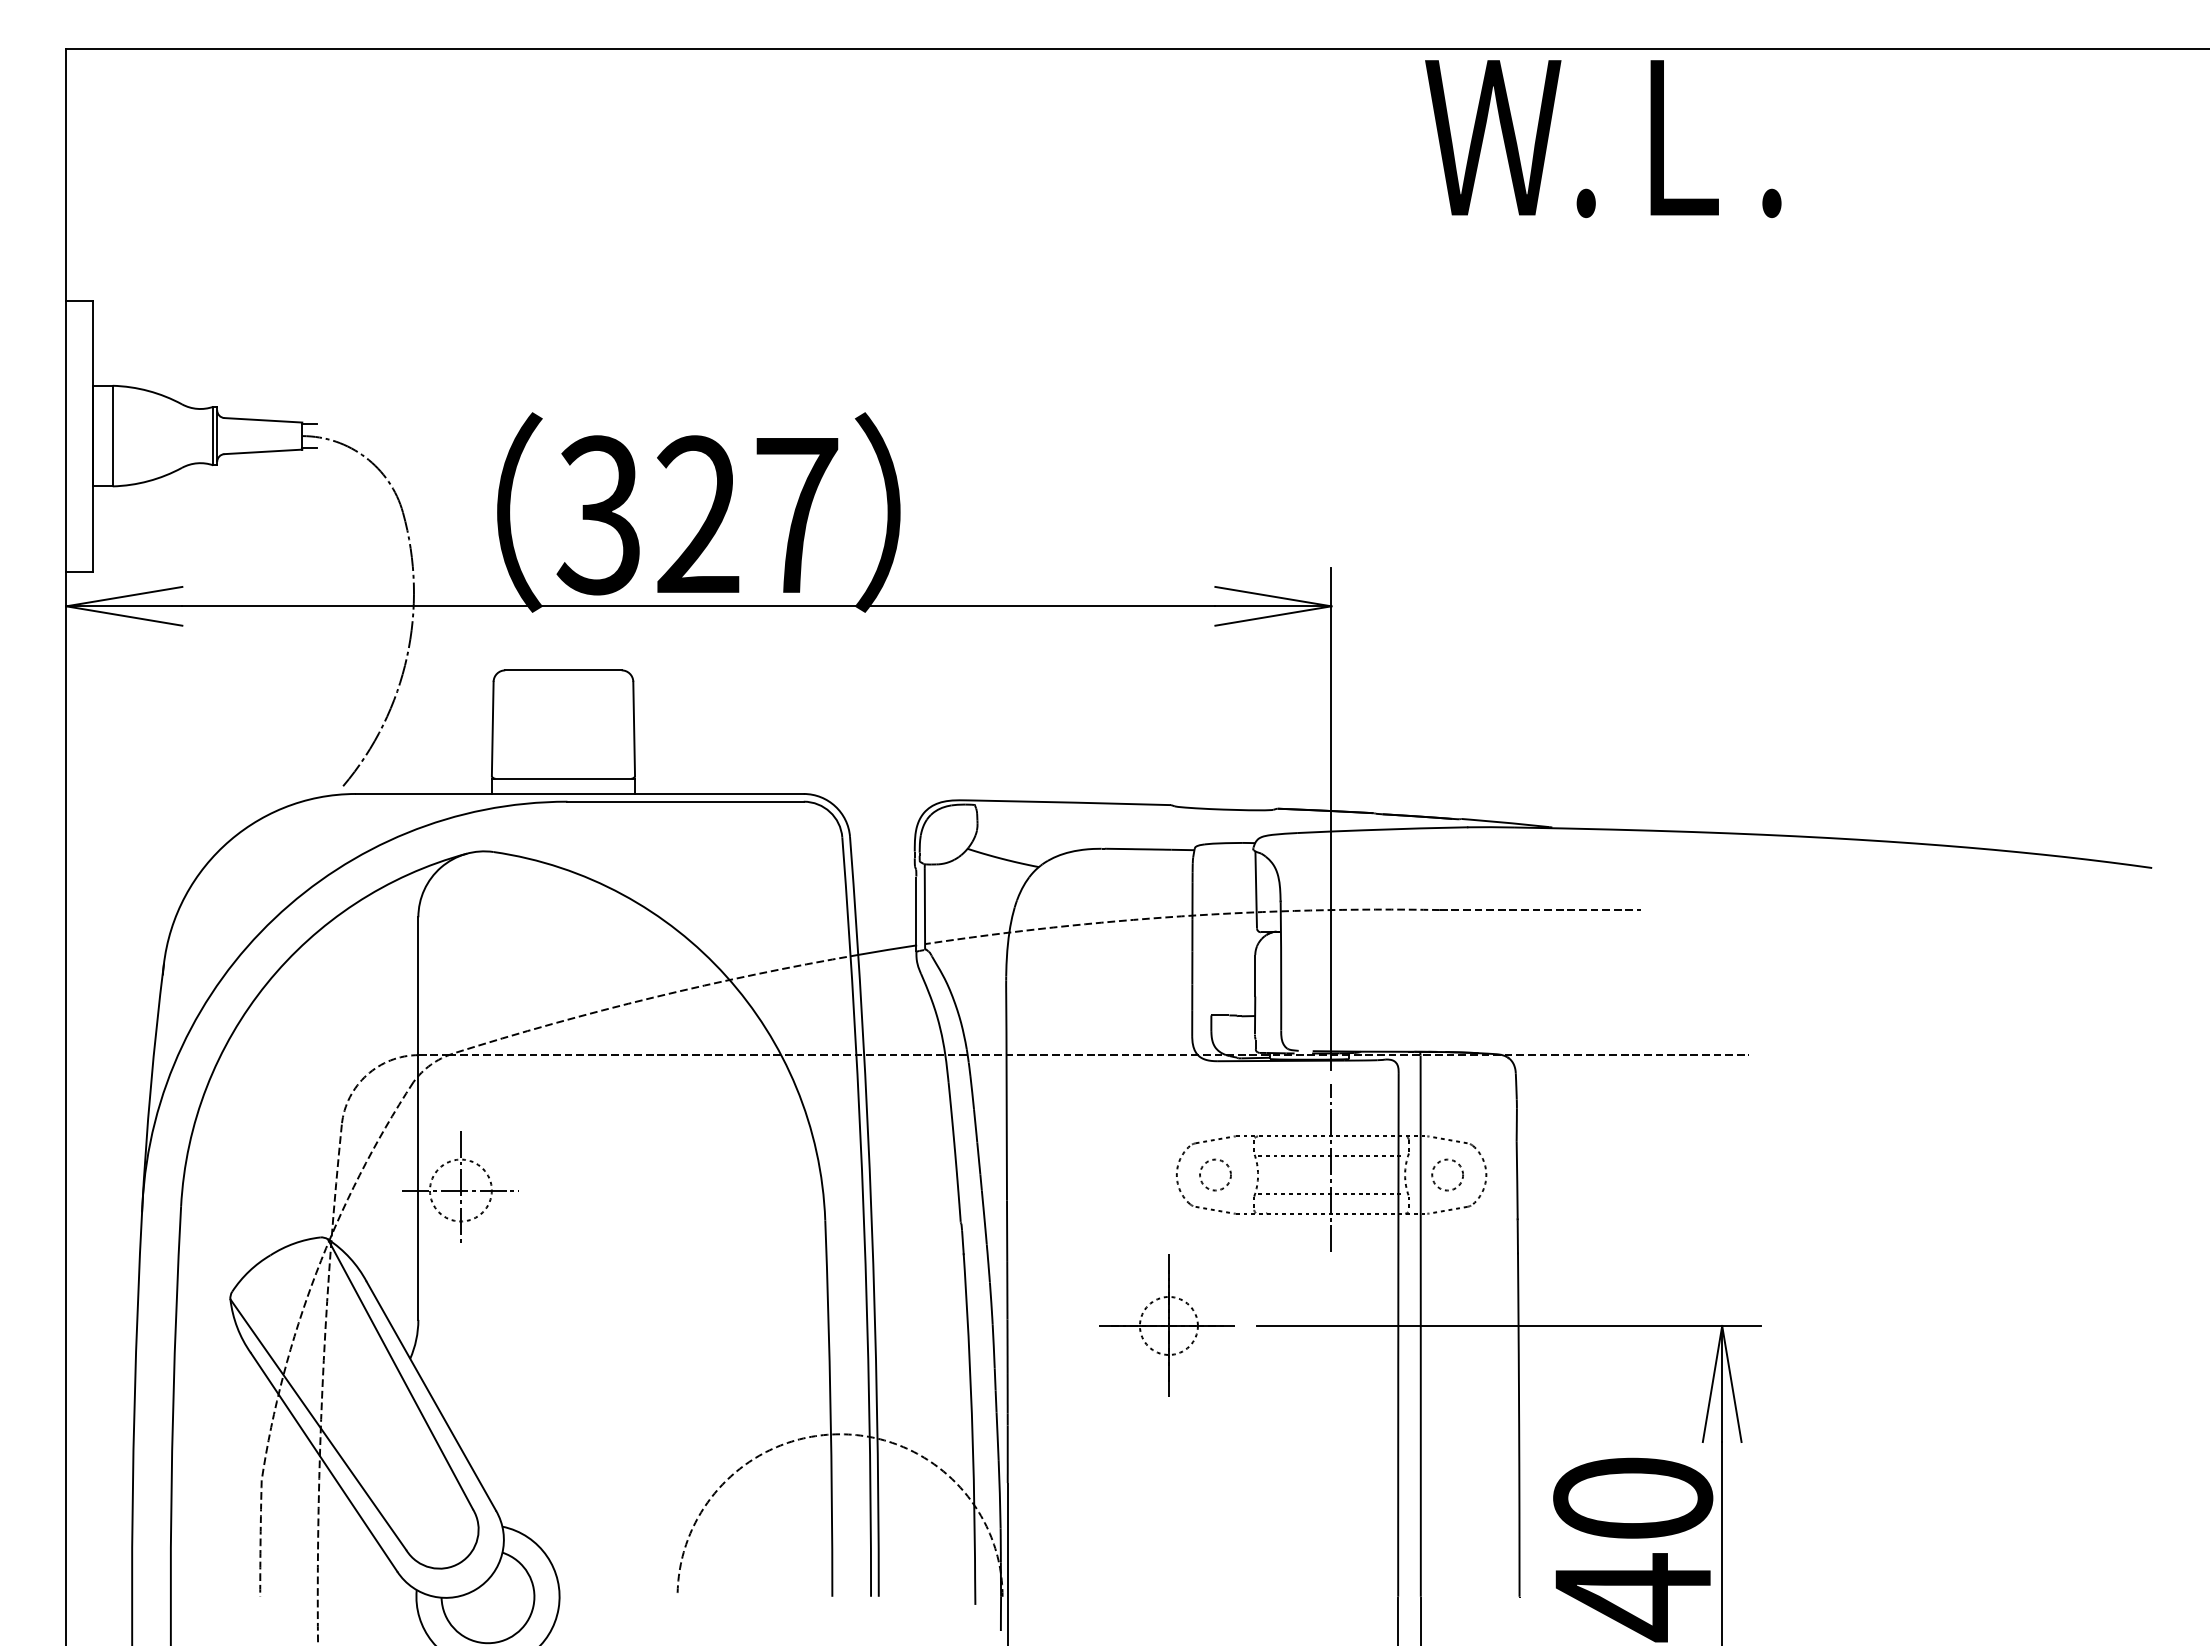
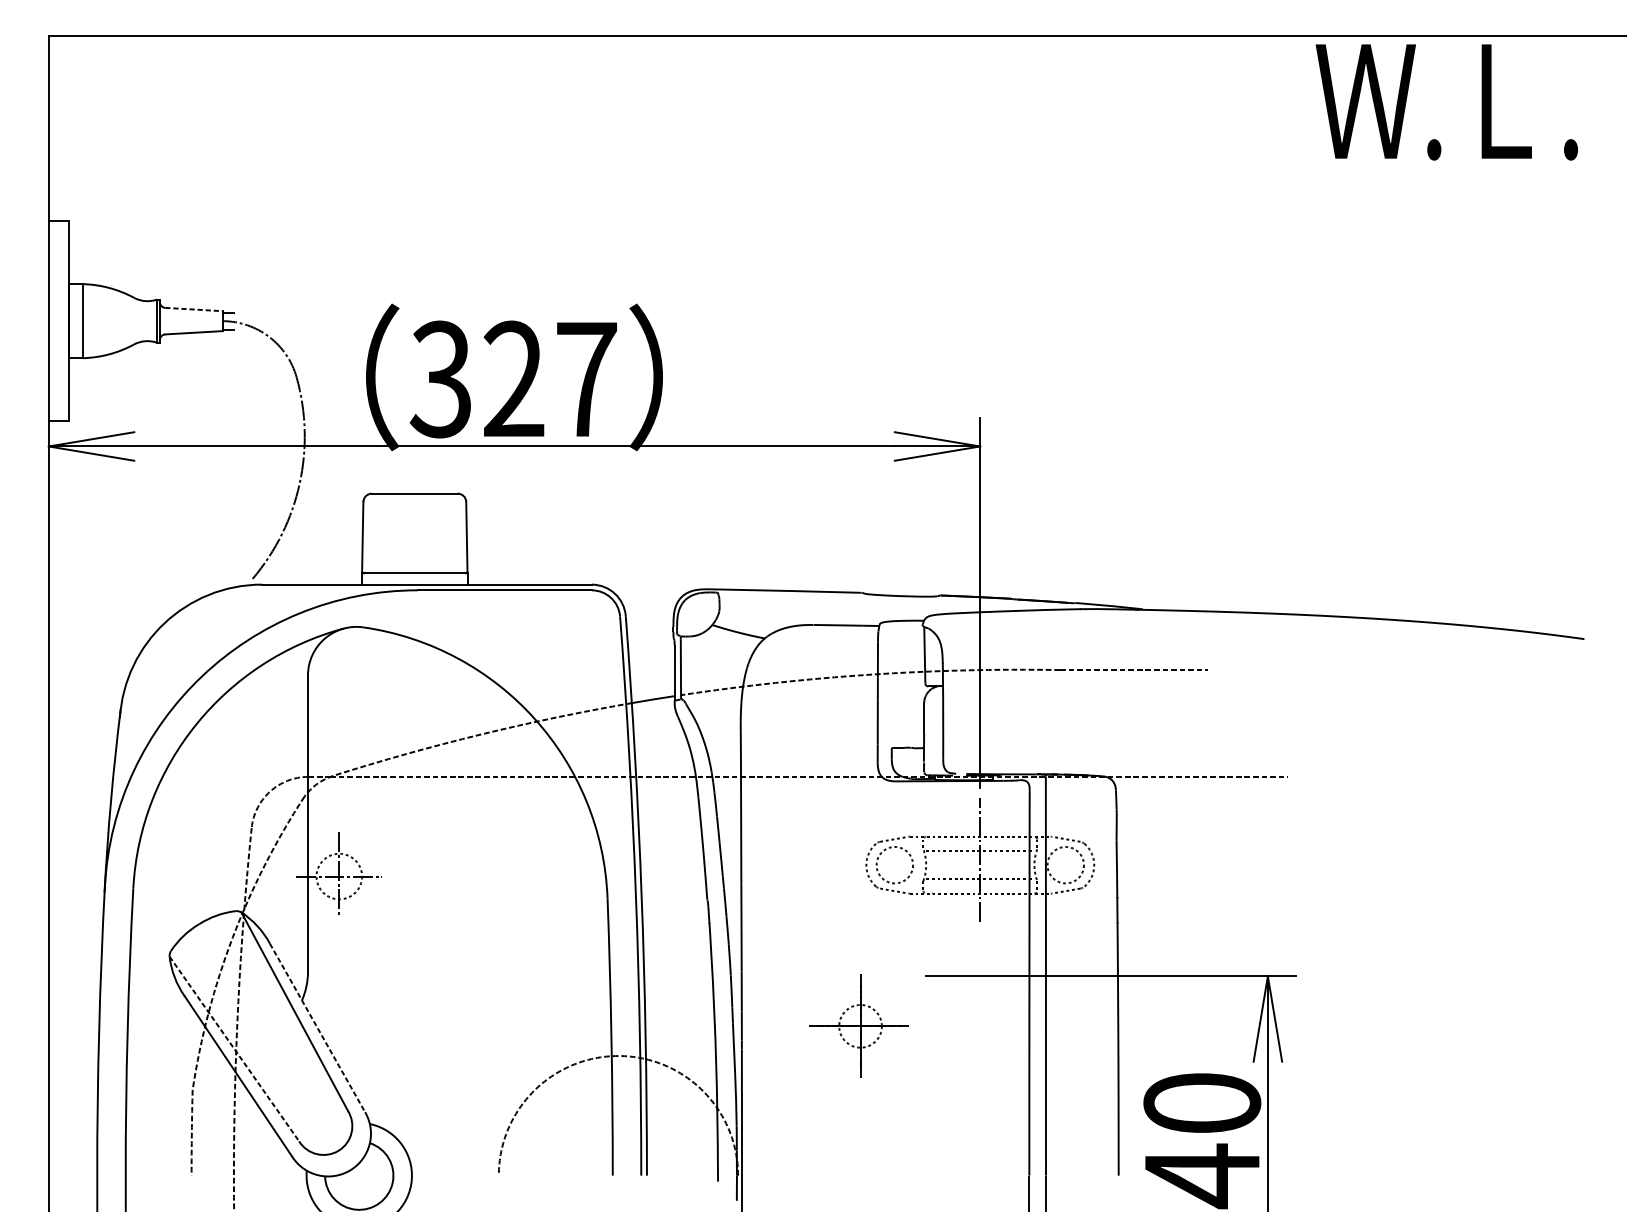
text: (1603, 138) -> (1447, 102), moved
line: (263, 420) -> (193, 309), solid -> dashed
circle: (1215, 1174) -> (894, 864), size x1.6
circle: (1447, 1174) -> (1065, 864), size x1.6
part: (1166, 1325) -> (858, 1026), moved
line: (431, 1396) -> (317, 1028), solid -> dashed
line: (318, 1425) -> (234, 1049), solid -> dashed

